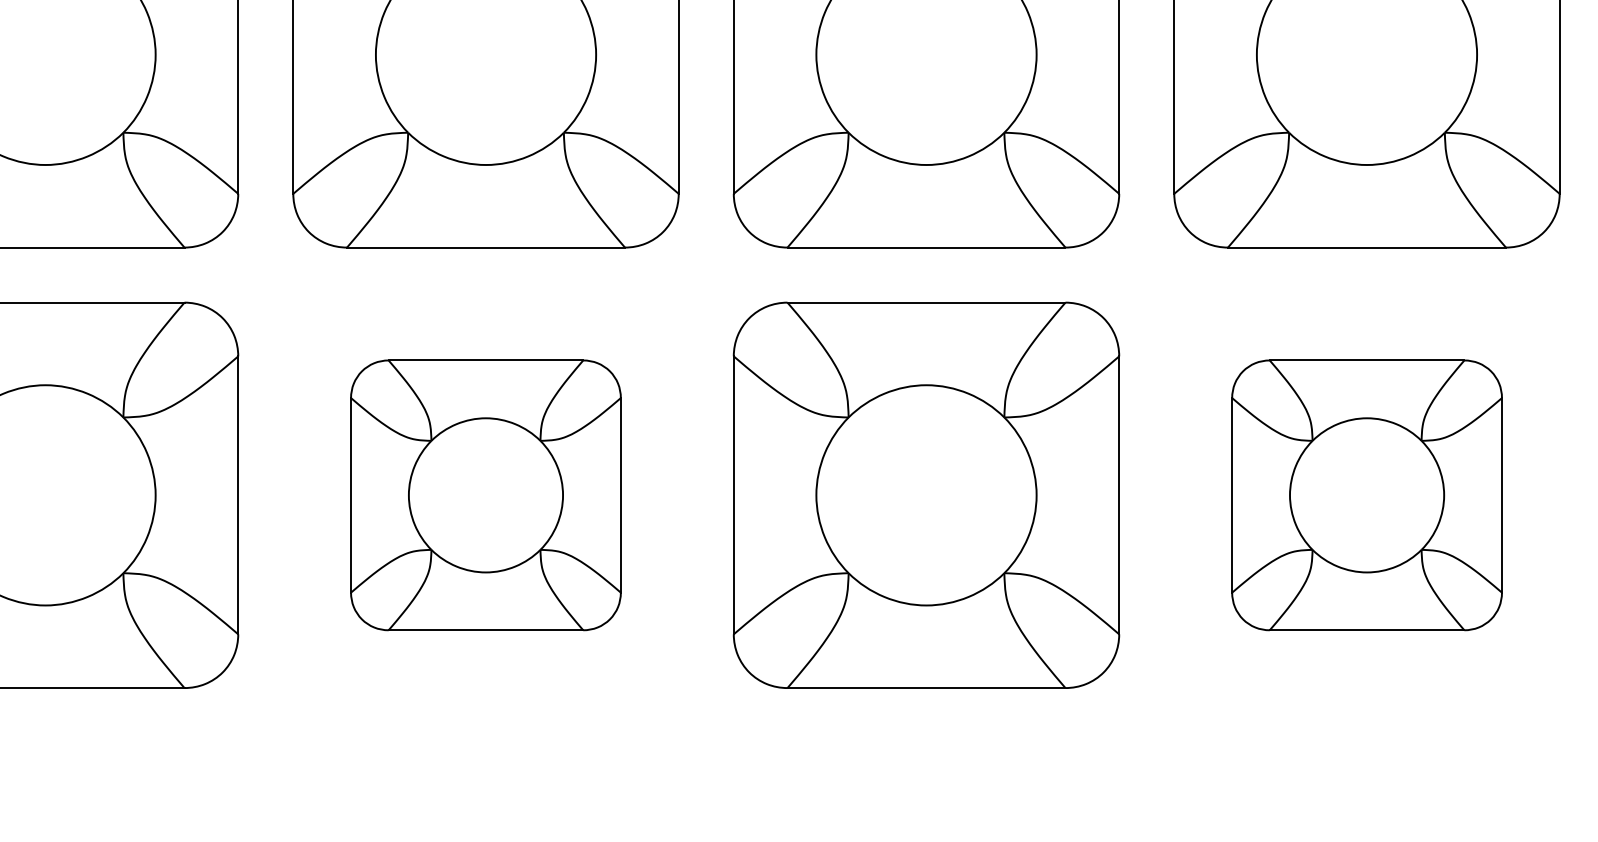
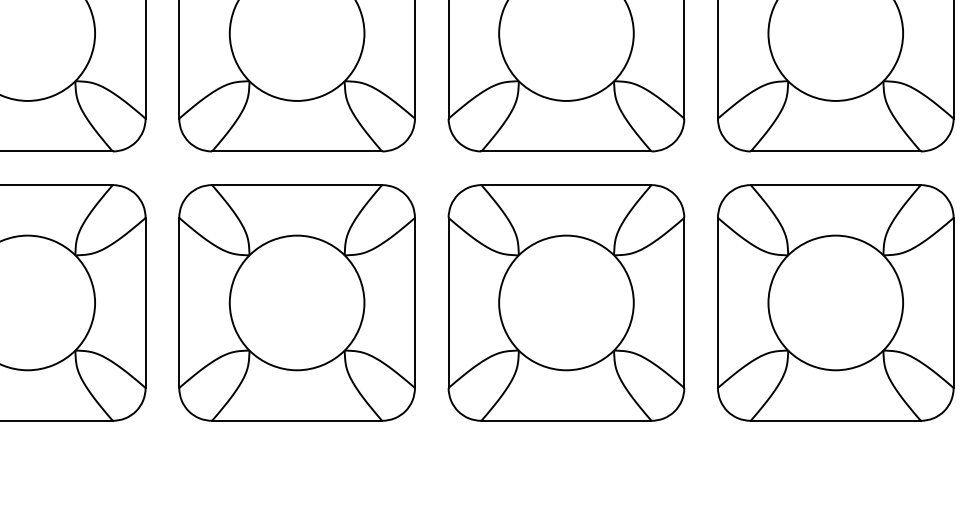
part: (485, 494) -> (296, 302), size x1.43
part: (1366, 494) -> (835, 302), size x1.43

